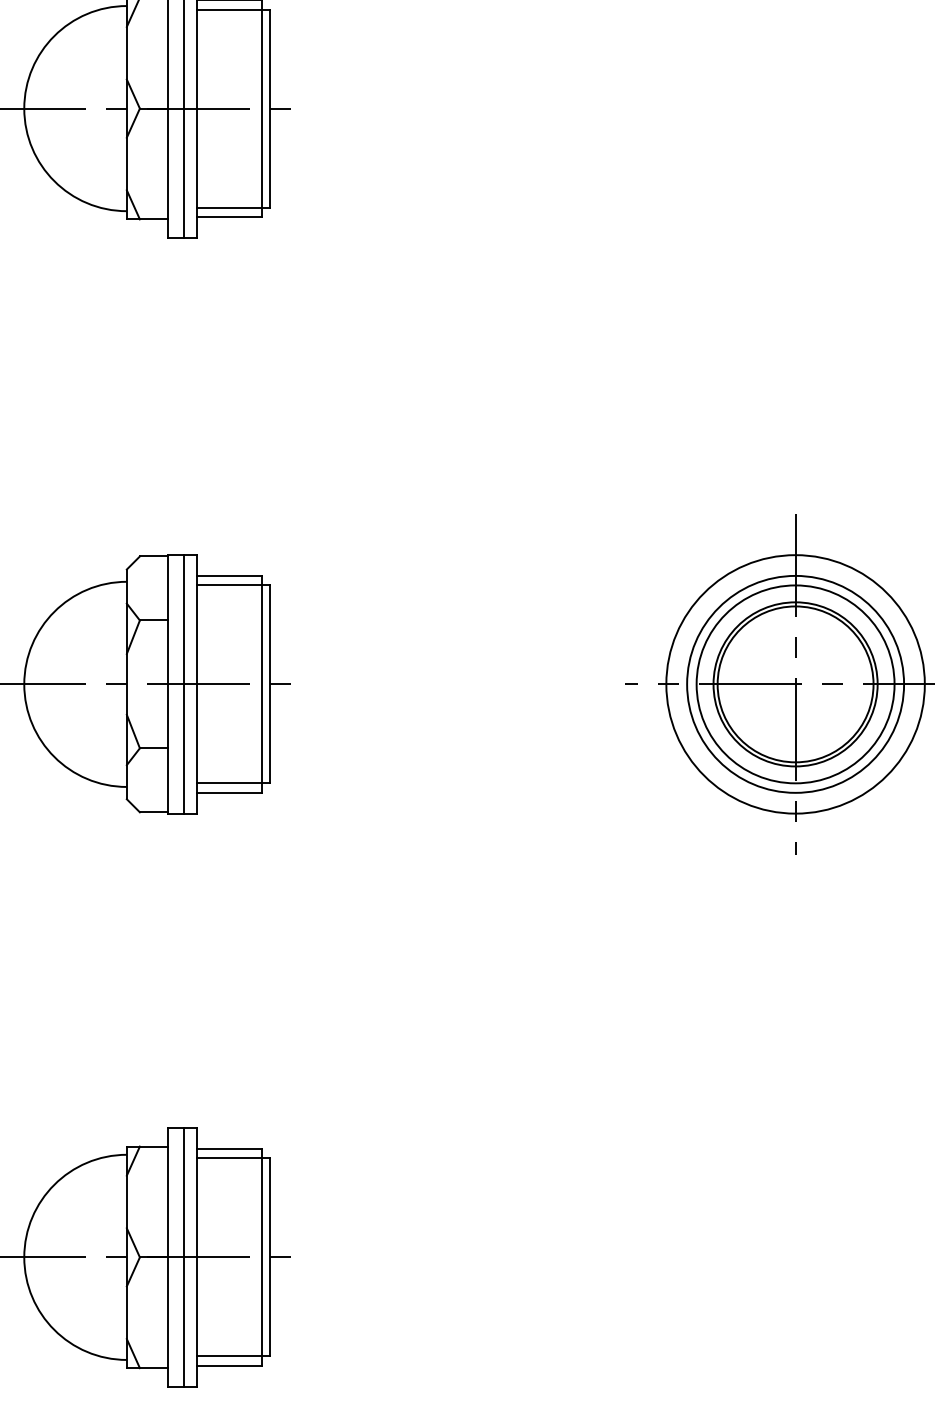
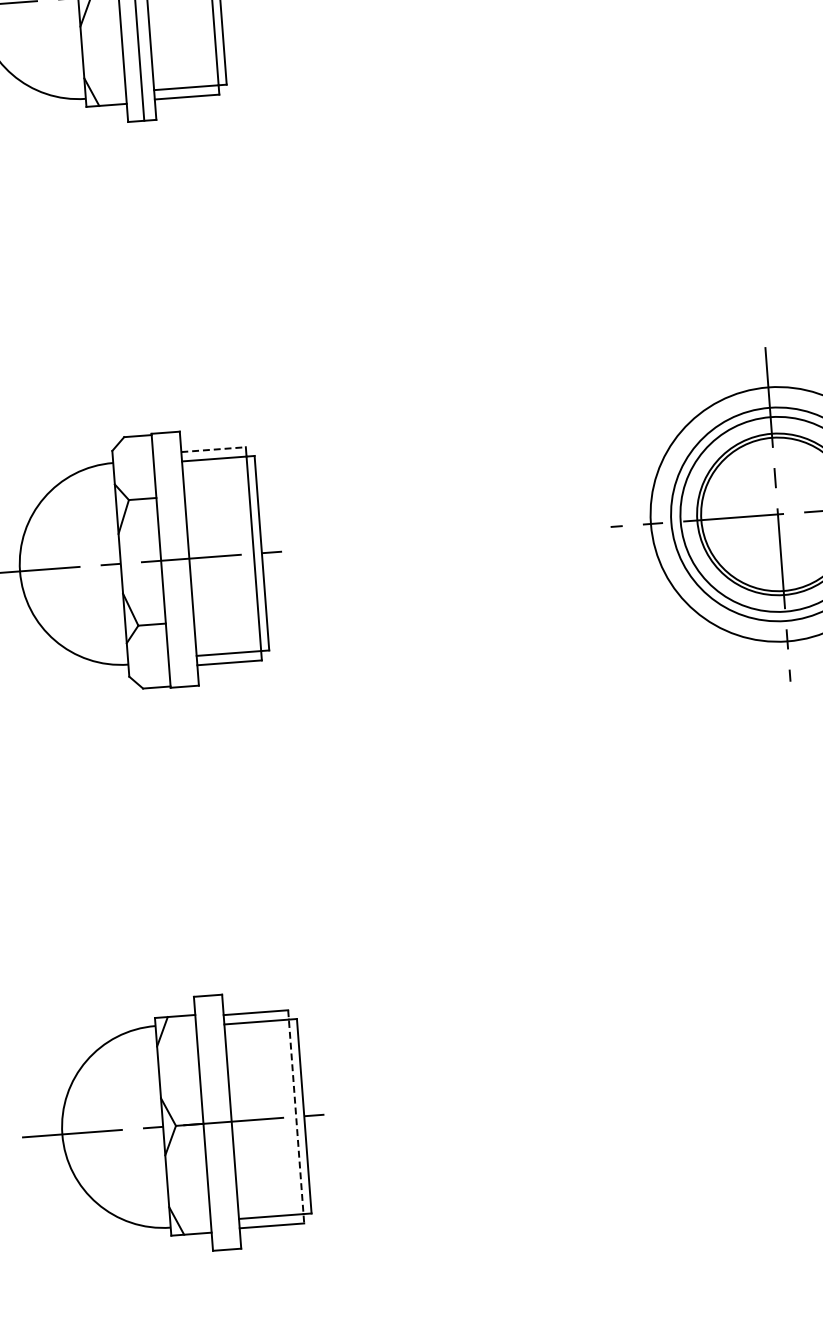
line: (229, 575) -> (213, 449), solid -> dashed
line: (184, 684) -> (177, 559), removed
line: (184, 1257) -> (219, 1122), removed
line: (262, 1257) -> (296, 1116), solid -> dashed

